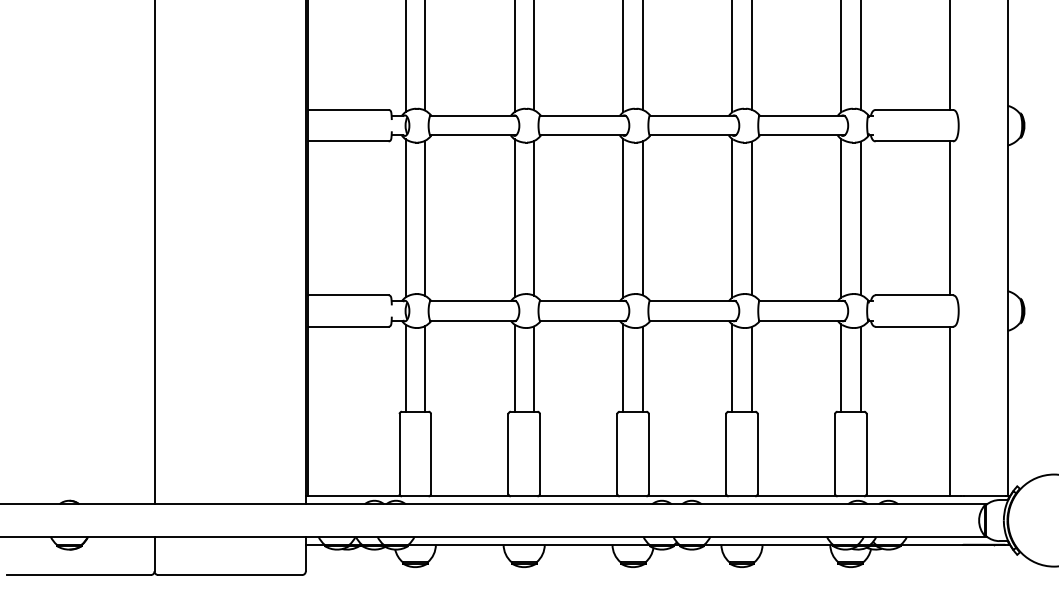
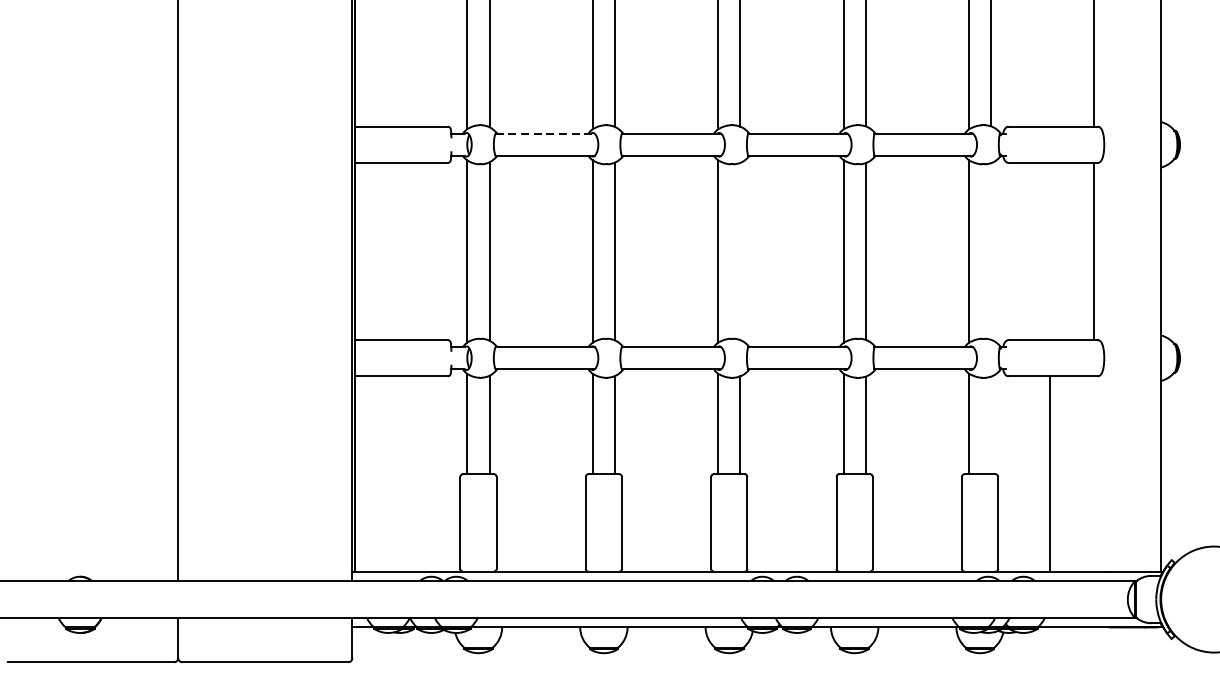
line: (473, 116) -> (545, 134), solid -> dashed
line: (642, 218) -> (740, 251), removed
line: (860, 218) -> (991, 251), removed
line: (860, 369) -> (991, 425), removed
line: (949, 411) -> (1049, 473), moved

